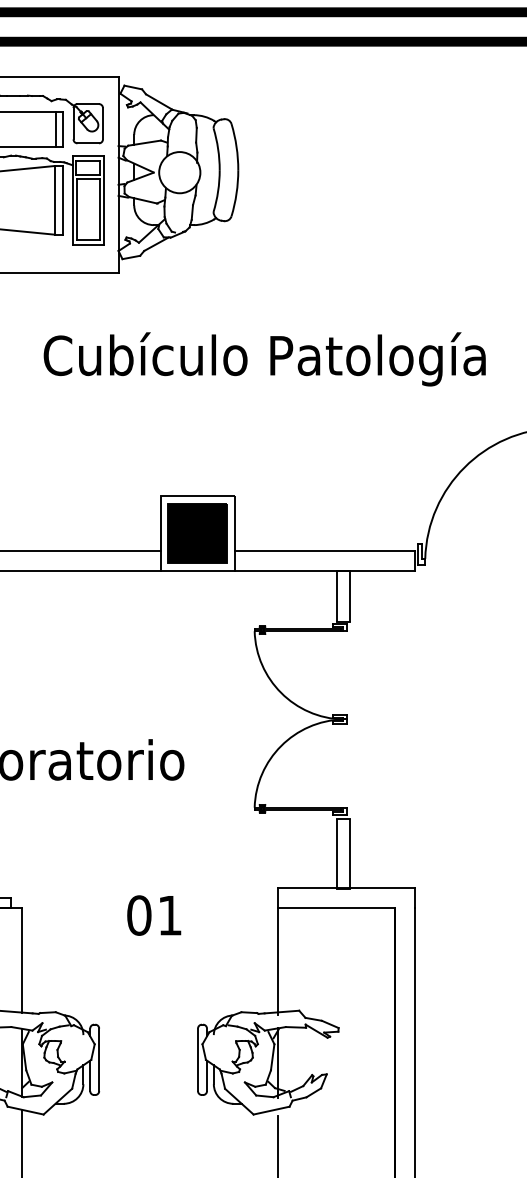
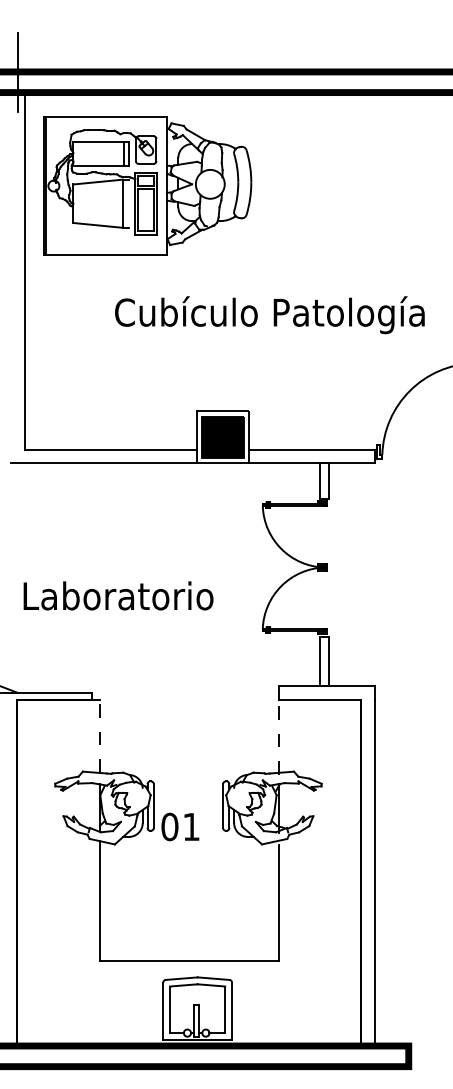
line: (63, 199) -> (128, 203), removed
text: (154, 914) -> (180, 826), moved
line: (21, 960) -> (99, 736), solid -> dashed
line: (277, 961) -> (278, 737), solid -> dashed

